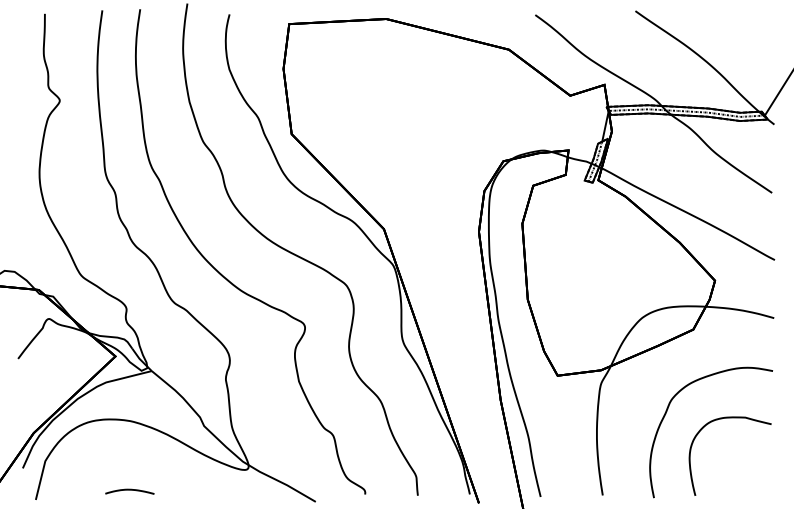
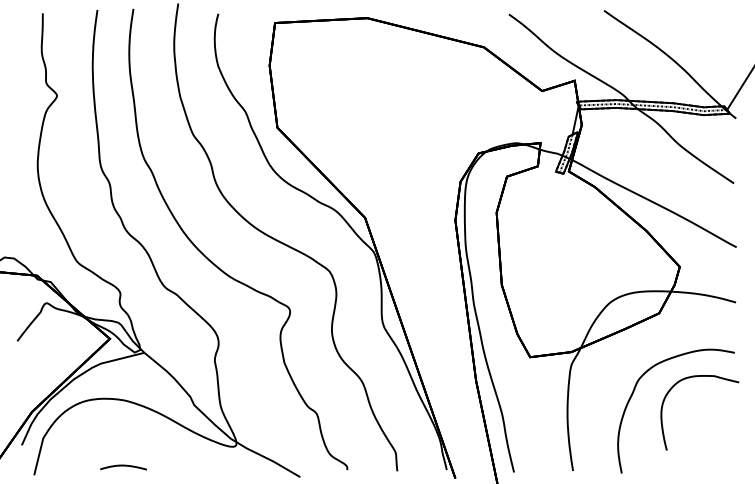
part: (722, 419) -> (692, 377), moved

